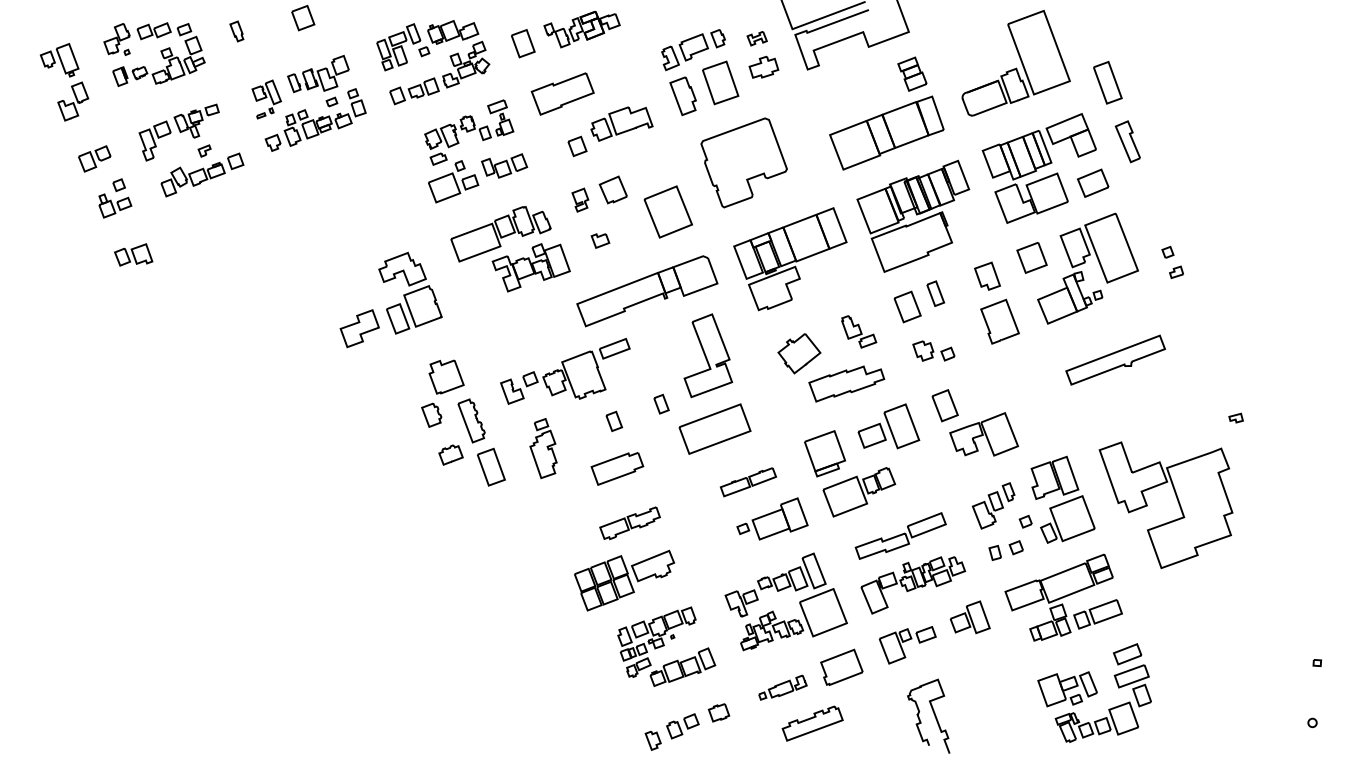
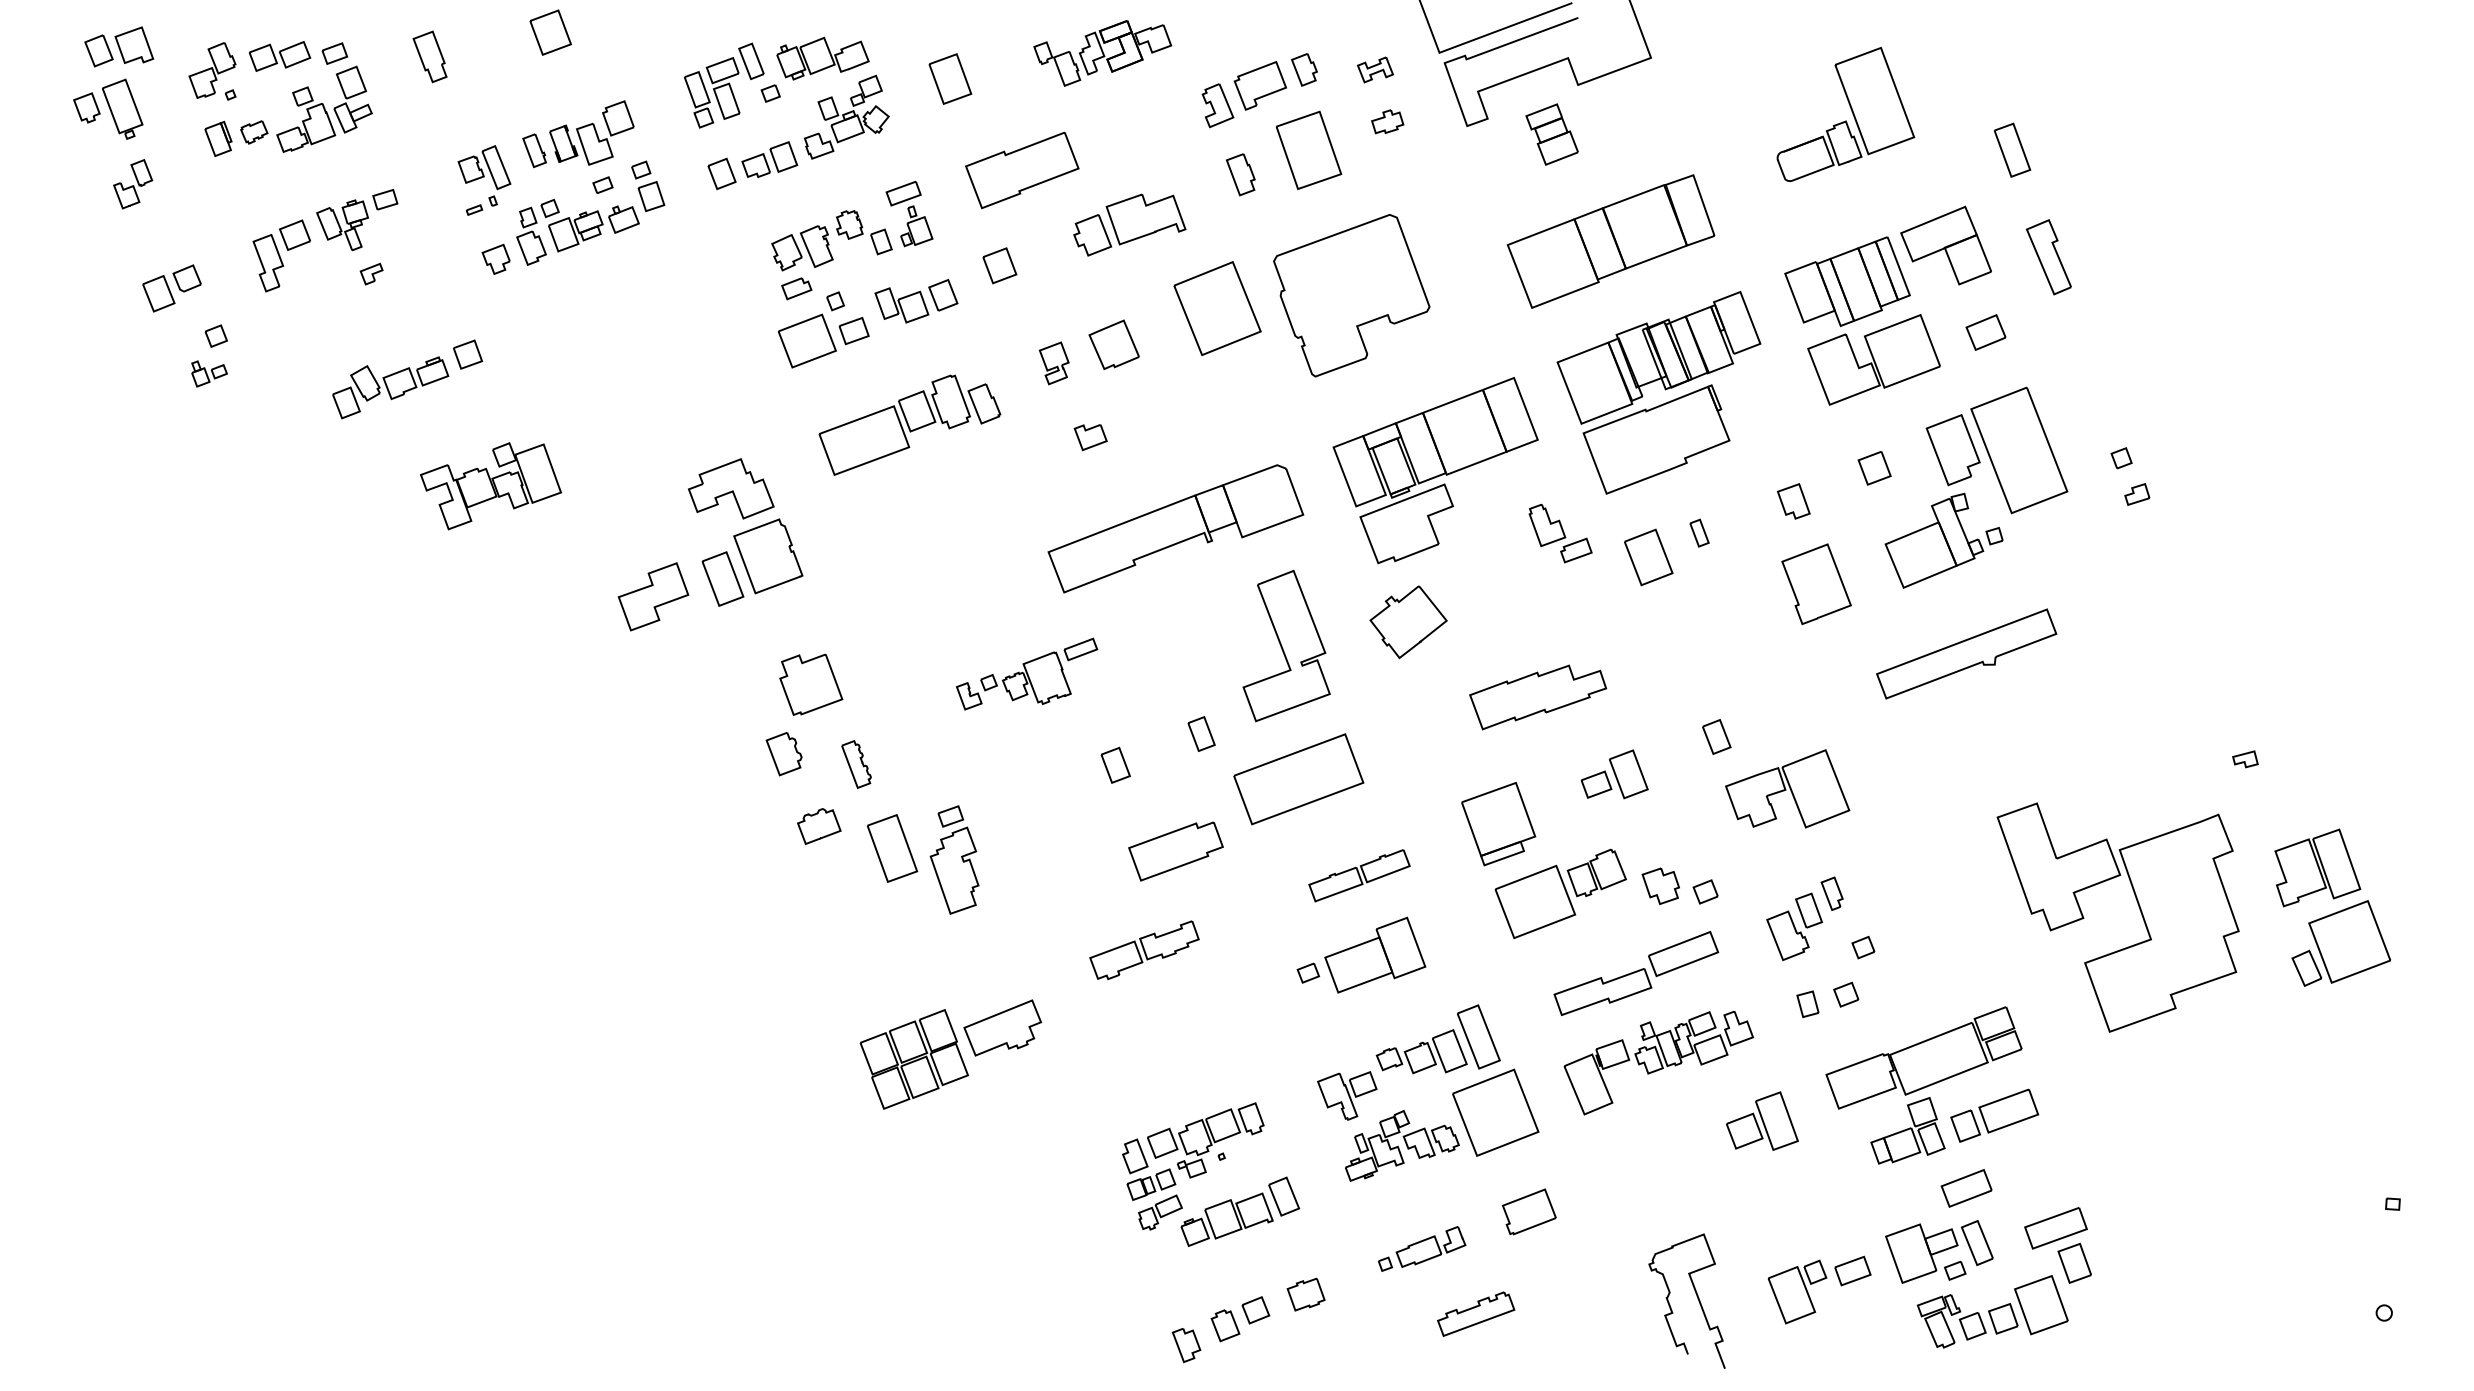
part: (581, 29) -> (1101, 53), moved
part: (236, 31) -> (429, 56), size x1.4
part: (1015, 62) -> (1844, 113), size x0.7
part: (763, 66) -> (1386, 120), size x0.6
part: (912, 73) -> (1552, 133), moved
part: (1107, 82) -> (2011, 149), size x0.7
part: (682, 96) -> (1239, 175), size x0.6
part: (73, 101) -> (133, 184), size x0.7
part: (577, 146) -> (999, 265), moved
part: (202, 174) -> (407, 378), moved
part: (1093, 182) -> (1986, 331), size x0.7
part: (115, 205) -> (209, 373), size x0.6
part: (667, 211) -> (1216, 307), moved
part: (133, 254) -> (118, 46), moved
part: (1031, 257) -> (1873, 467), size x0.6
part: (530, 267) -> (489, 485), moved
part: (987, 275) -> (1793, 500), size x0.7
part: (935, 293) -> (1699, 532), size x0.6
part: (859, 331) -> (1561, 532), moved
part: (933, 350) -> (1679, 885), moved
part: (799, 353) -> (1408, 621), moved
part: (1115, 359) -> (1966, 652), moved
part: (565, 370) -> (1027, 672), size x0.6
part: (944, 405) -> (1715, 736), size x0.6
part: (471, 420) -> (856, 763), size x0.6
part: (888, 426) -> (1613, 774), size x0.6
part: (543, 448) -> (954, 859), moved
part: (617, 468) -> (1176, 850), moved
part: (1062, 499) -> (2331, 907), moved
part: (772, 518) -> (1361, 954), moved
part: (624, 580) -> (950, 1054), moved
part: (907, 645) -> (1819, 1290), moved
part: (1127, 654) -> (1966, 1188), moved
part: (841, 666) -> (1528, 1210), size x0.7
part: (812, 723) -> (1475, 1314), size x0.7

